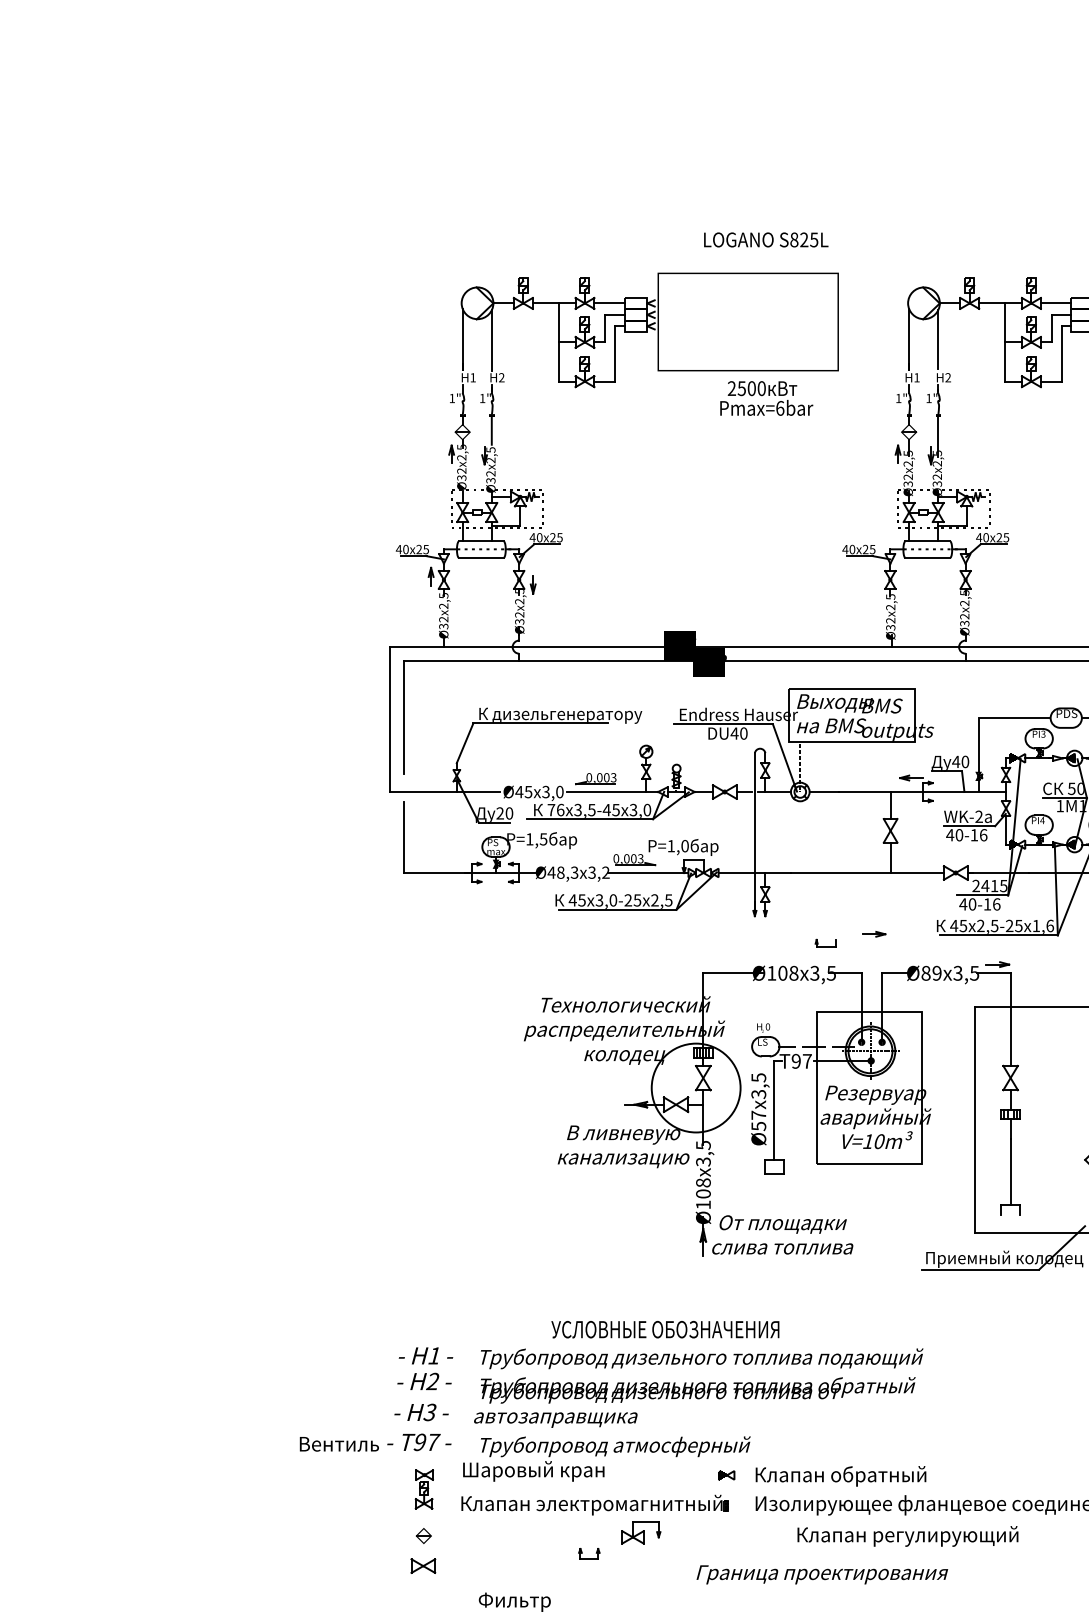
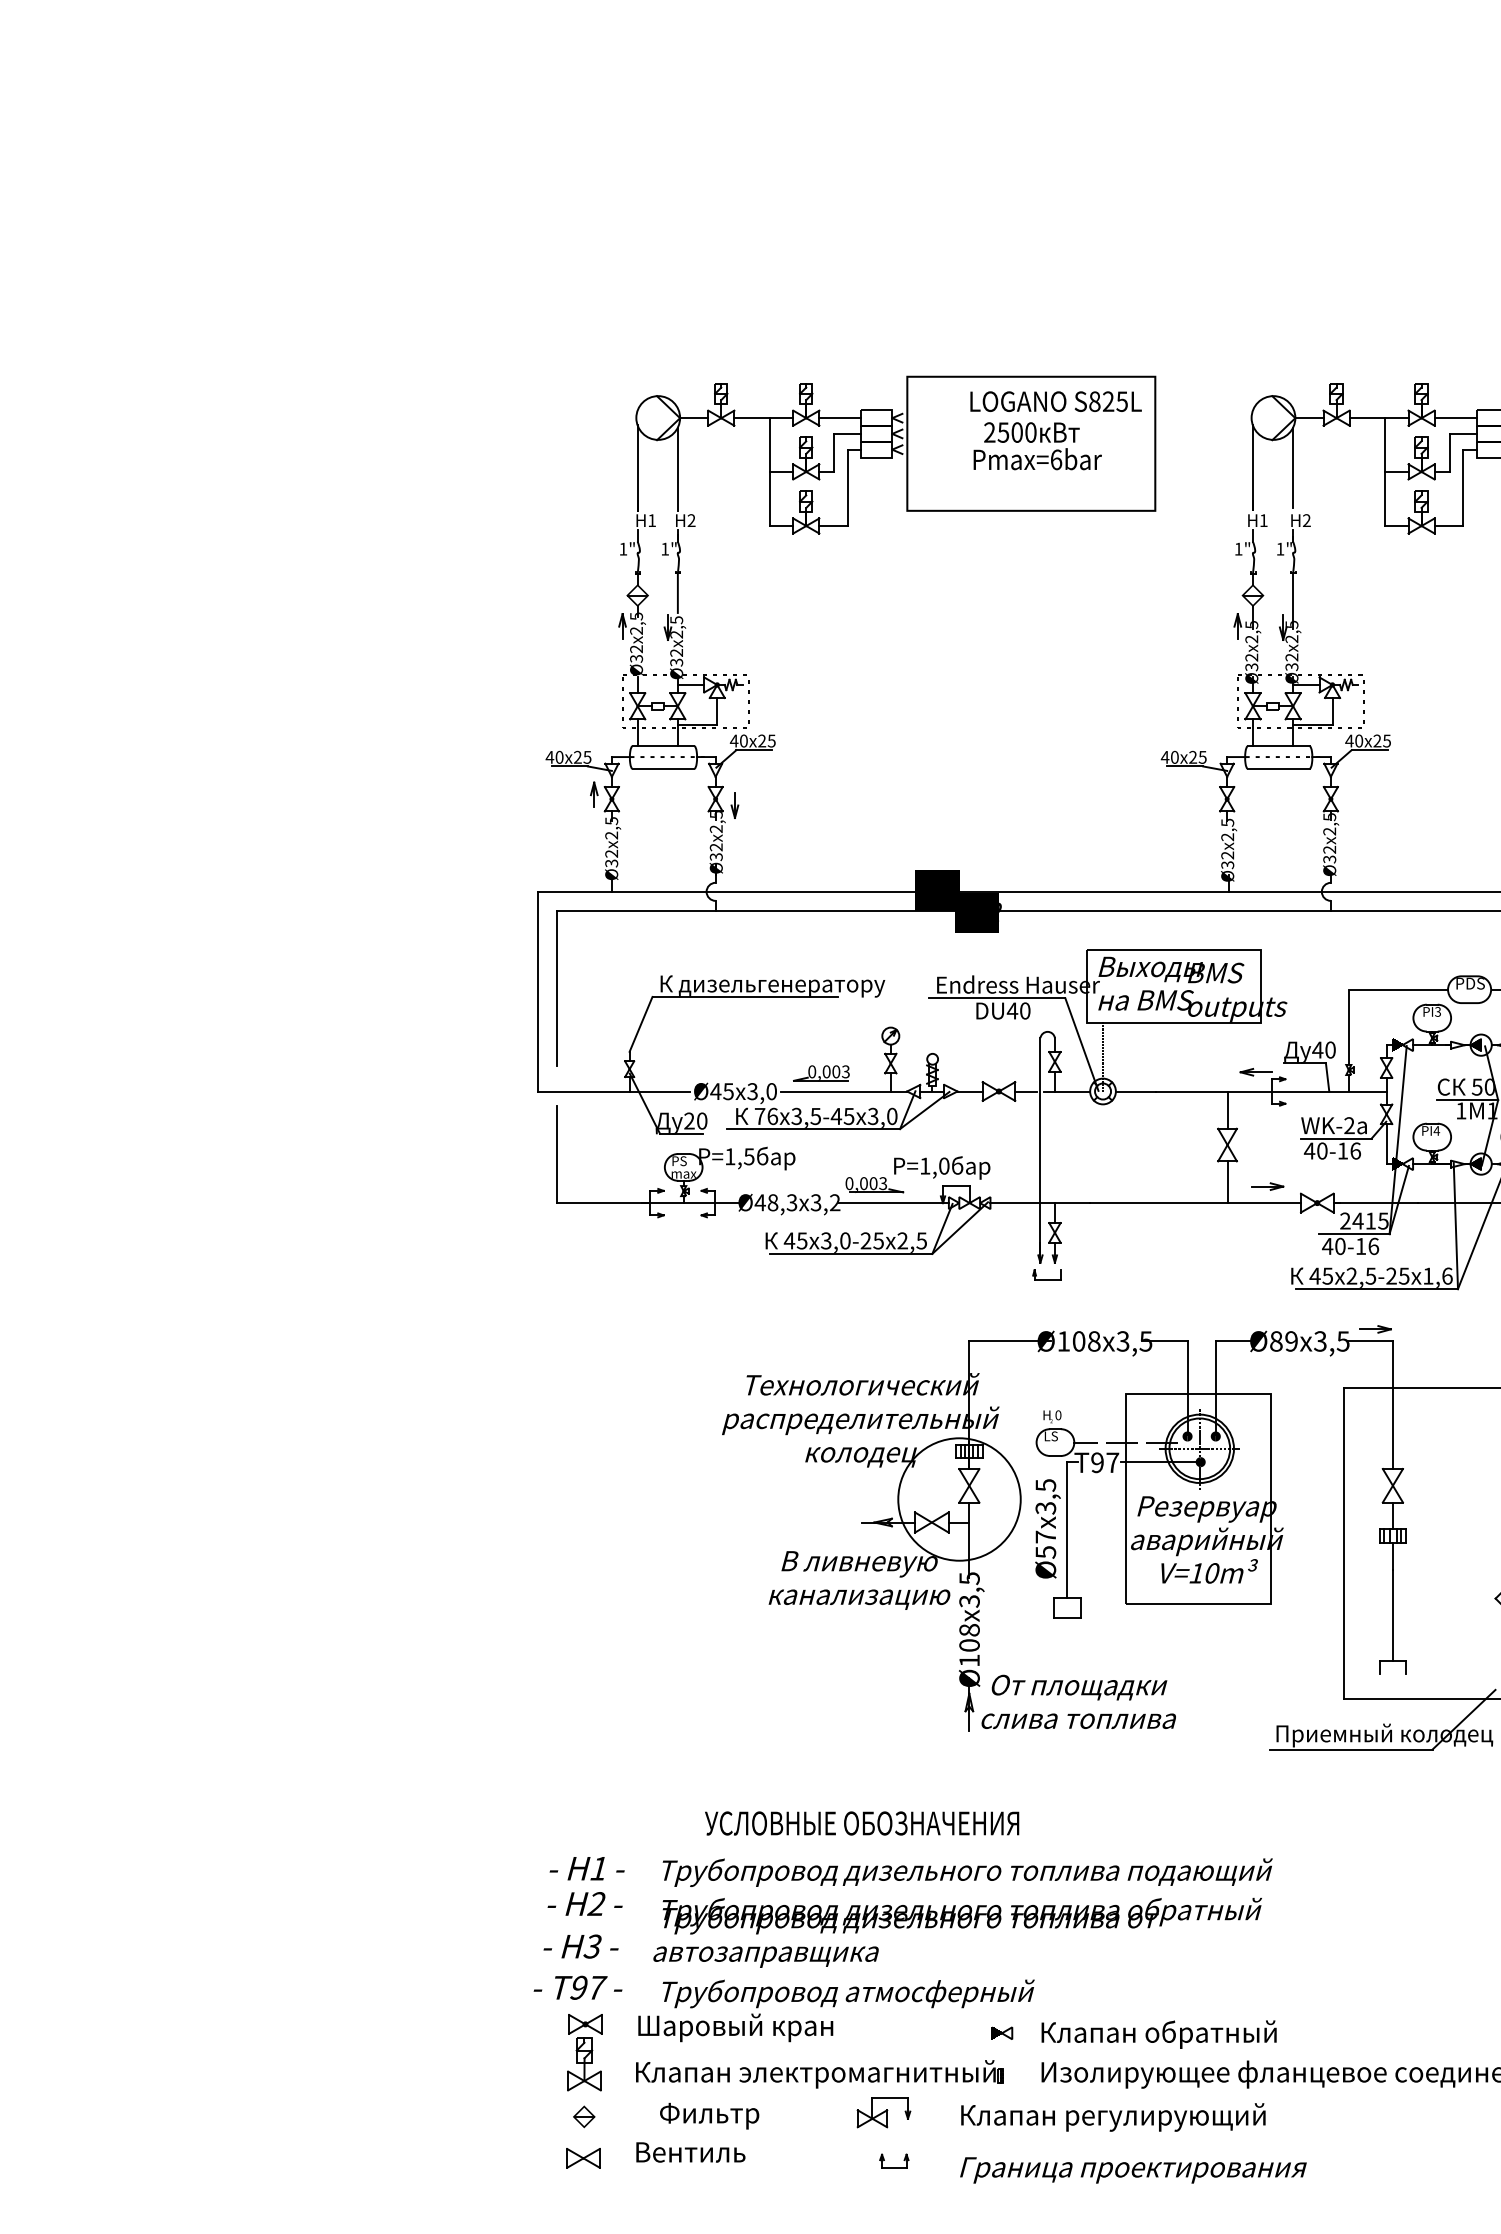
text: (765, 239) -> (1055, 401), moved
text: (766, 398) -> (1037, 446), moved
part: (873, 934) -> (1267, 1186), moved
part: (825, 942) -> (1046, 1274), moved
text: (665, 1329) -> (862, 1823), moved
text: (339, 1444) -> (690, 2152), moved
part: (424, 1489) -> (584, 2052), size x1.43
text: (908, 1536) -> (1113, 2117), moved
part: (589, 1558) -> (894, 2167), moved
text: (514, 1601) -> (709, 2115), moved

